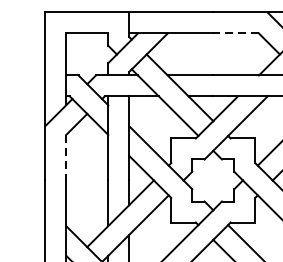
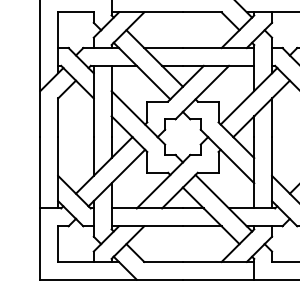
line: (235, 33) -> (201, 12), dashed -> solid
line: (66, 158) -> (58, 118), dashed -> solid

